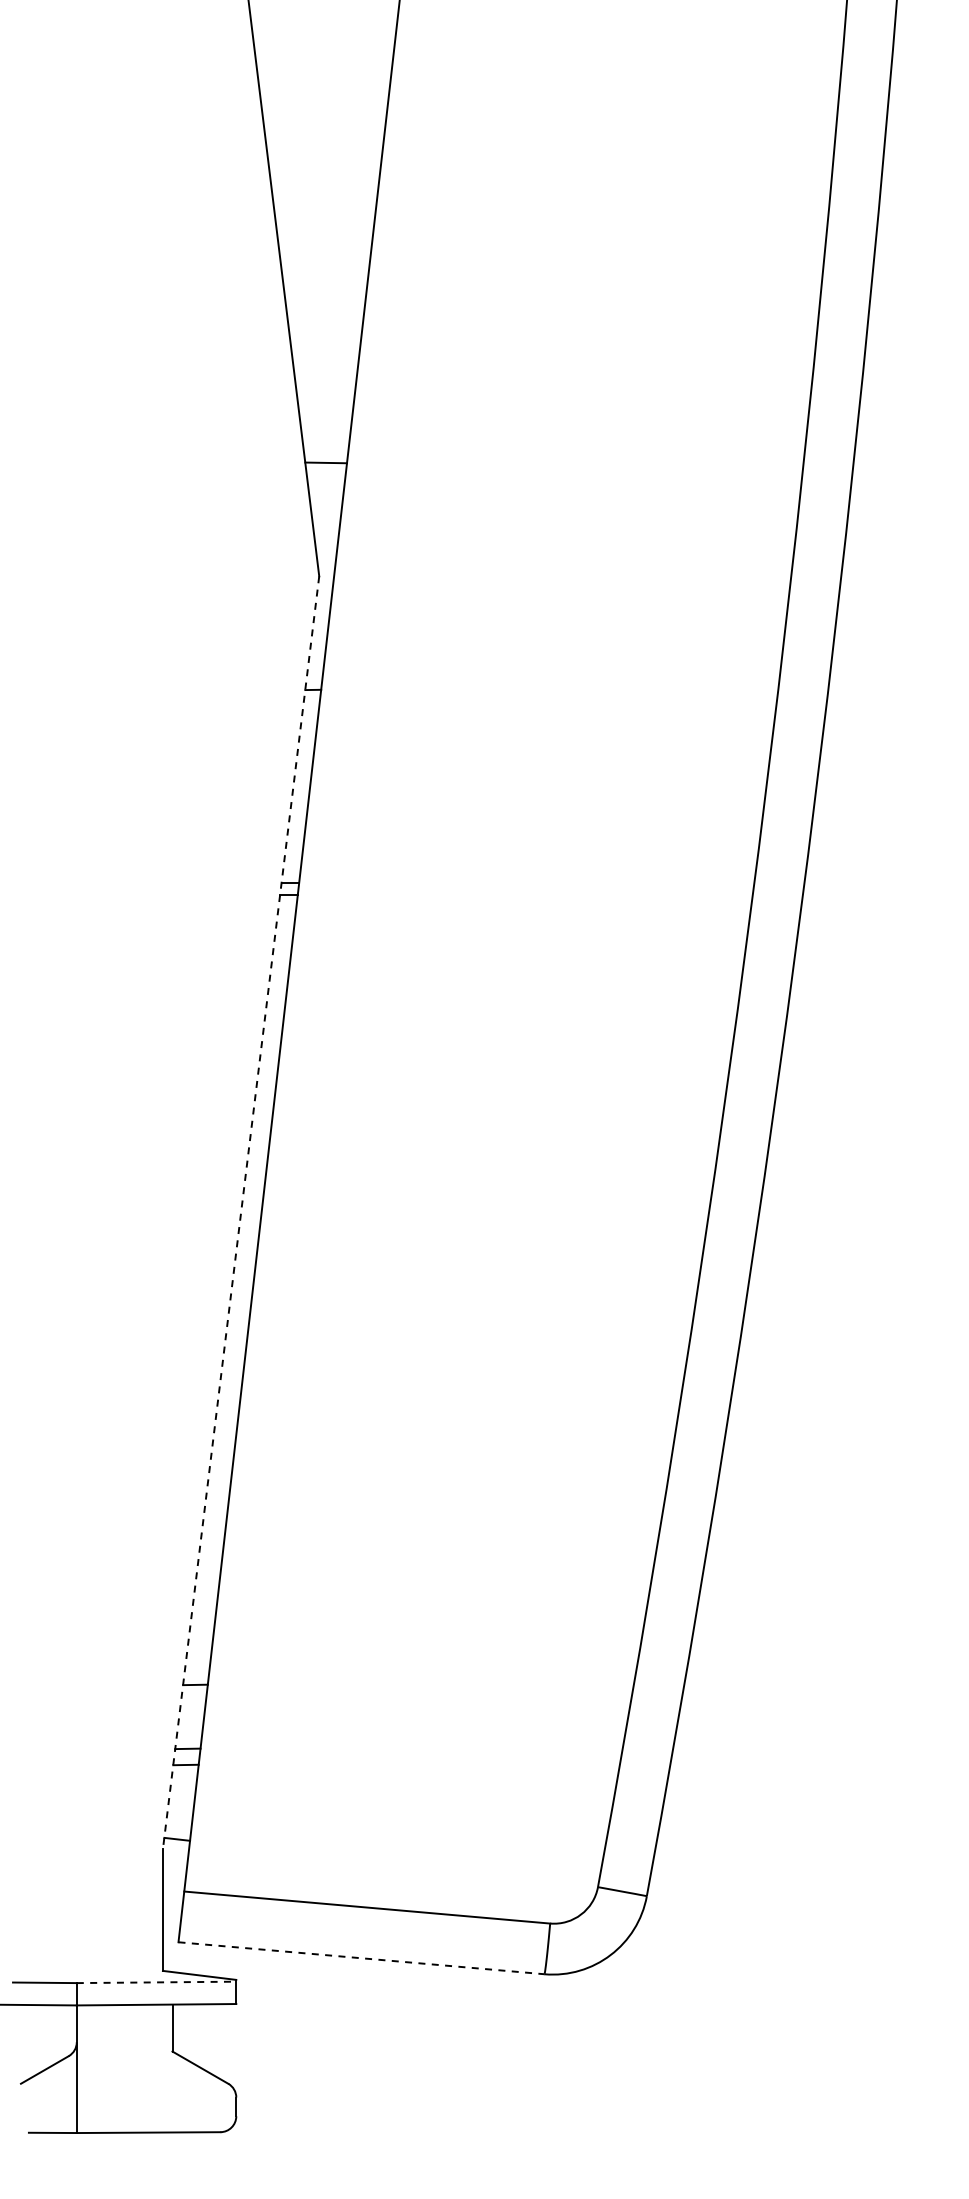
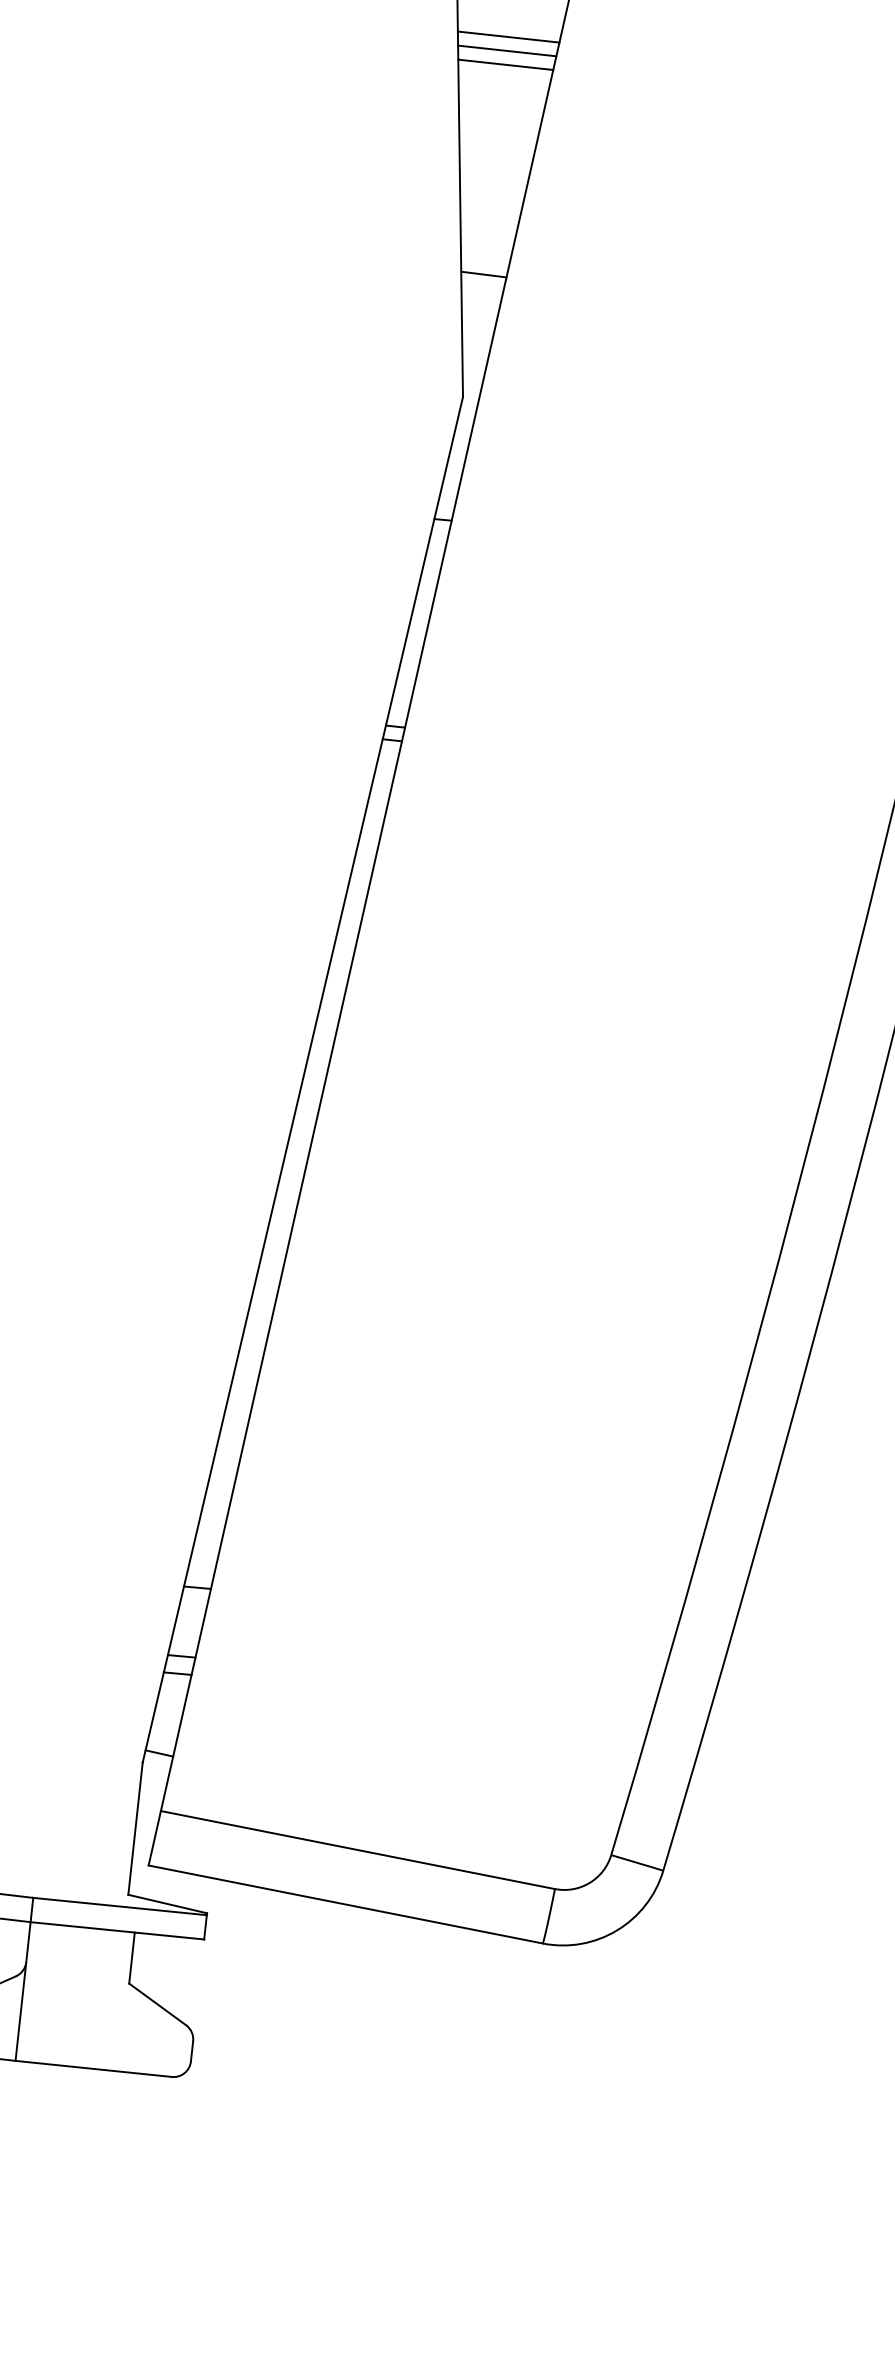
line: (324, 244) -> (507, 36), added
line: (325, 257) -> (507, 51), added
line: (325, 270) -> (505, 65), added
line: (241, 1213) -> (303, 1080), dashed -> solid
line: (361, 1958) -> (345, 1904), dashed -> solid
line: (156, 1982) -> (119, 1906), dashed -> solid

